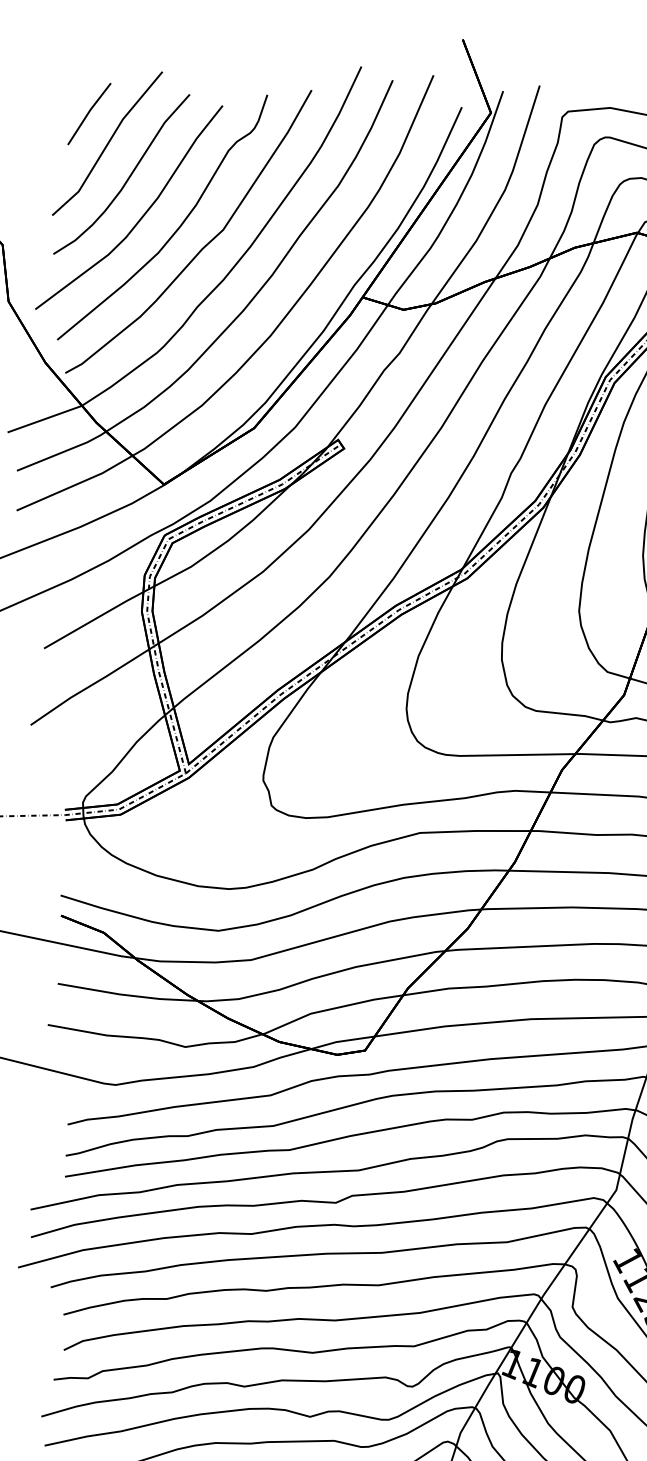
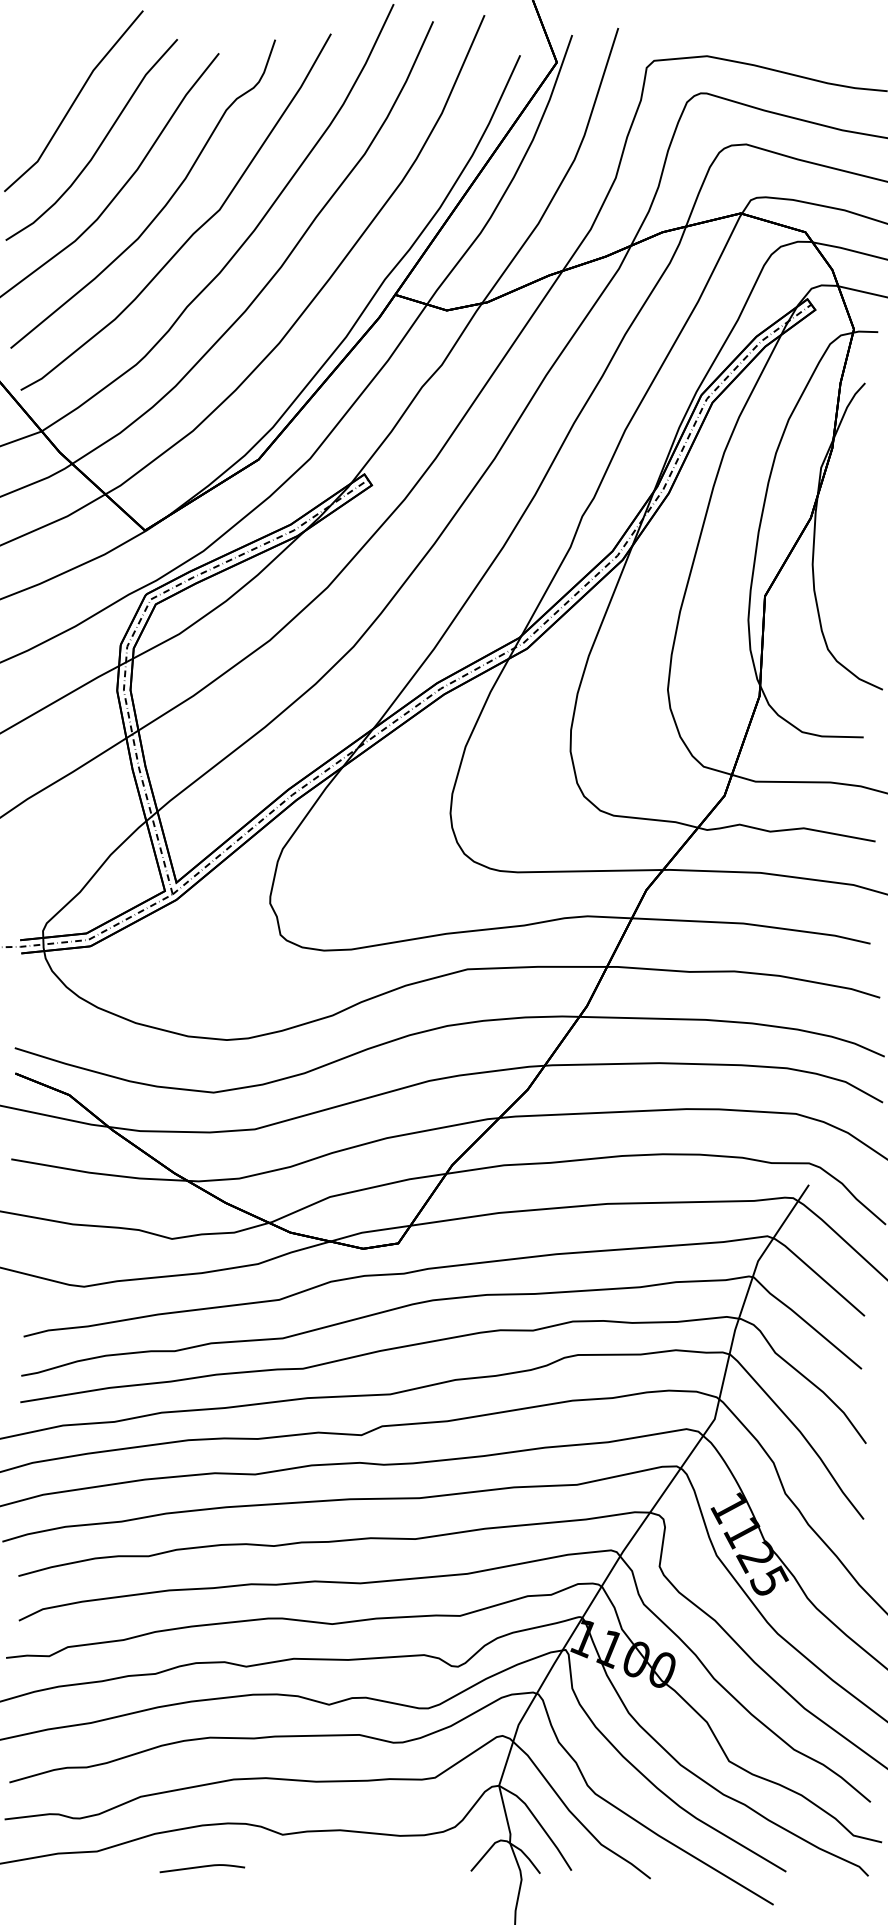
line: (88, 113) -> (50, 63), removed

